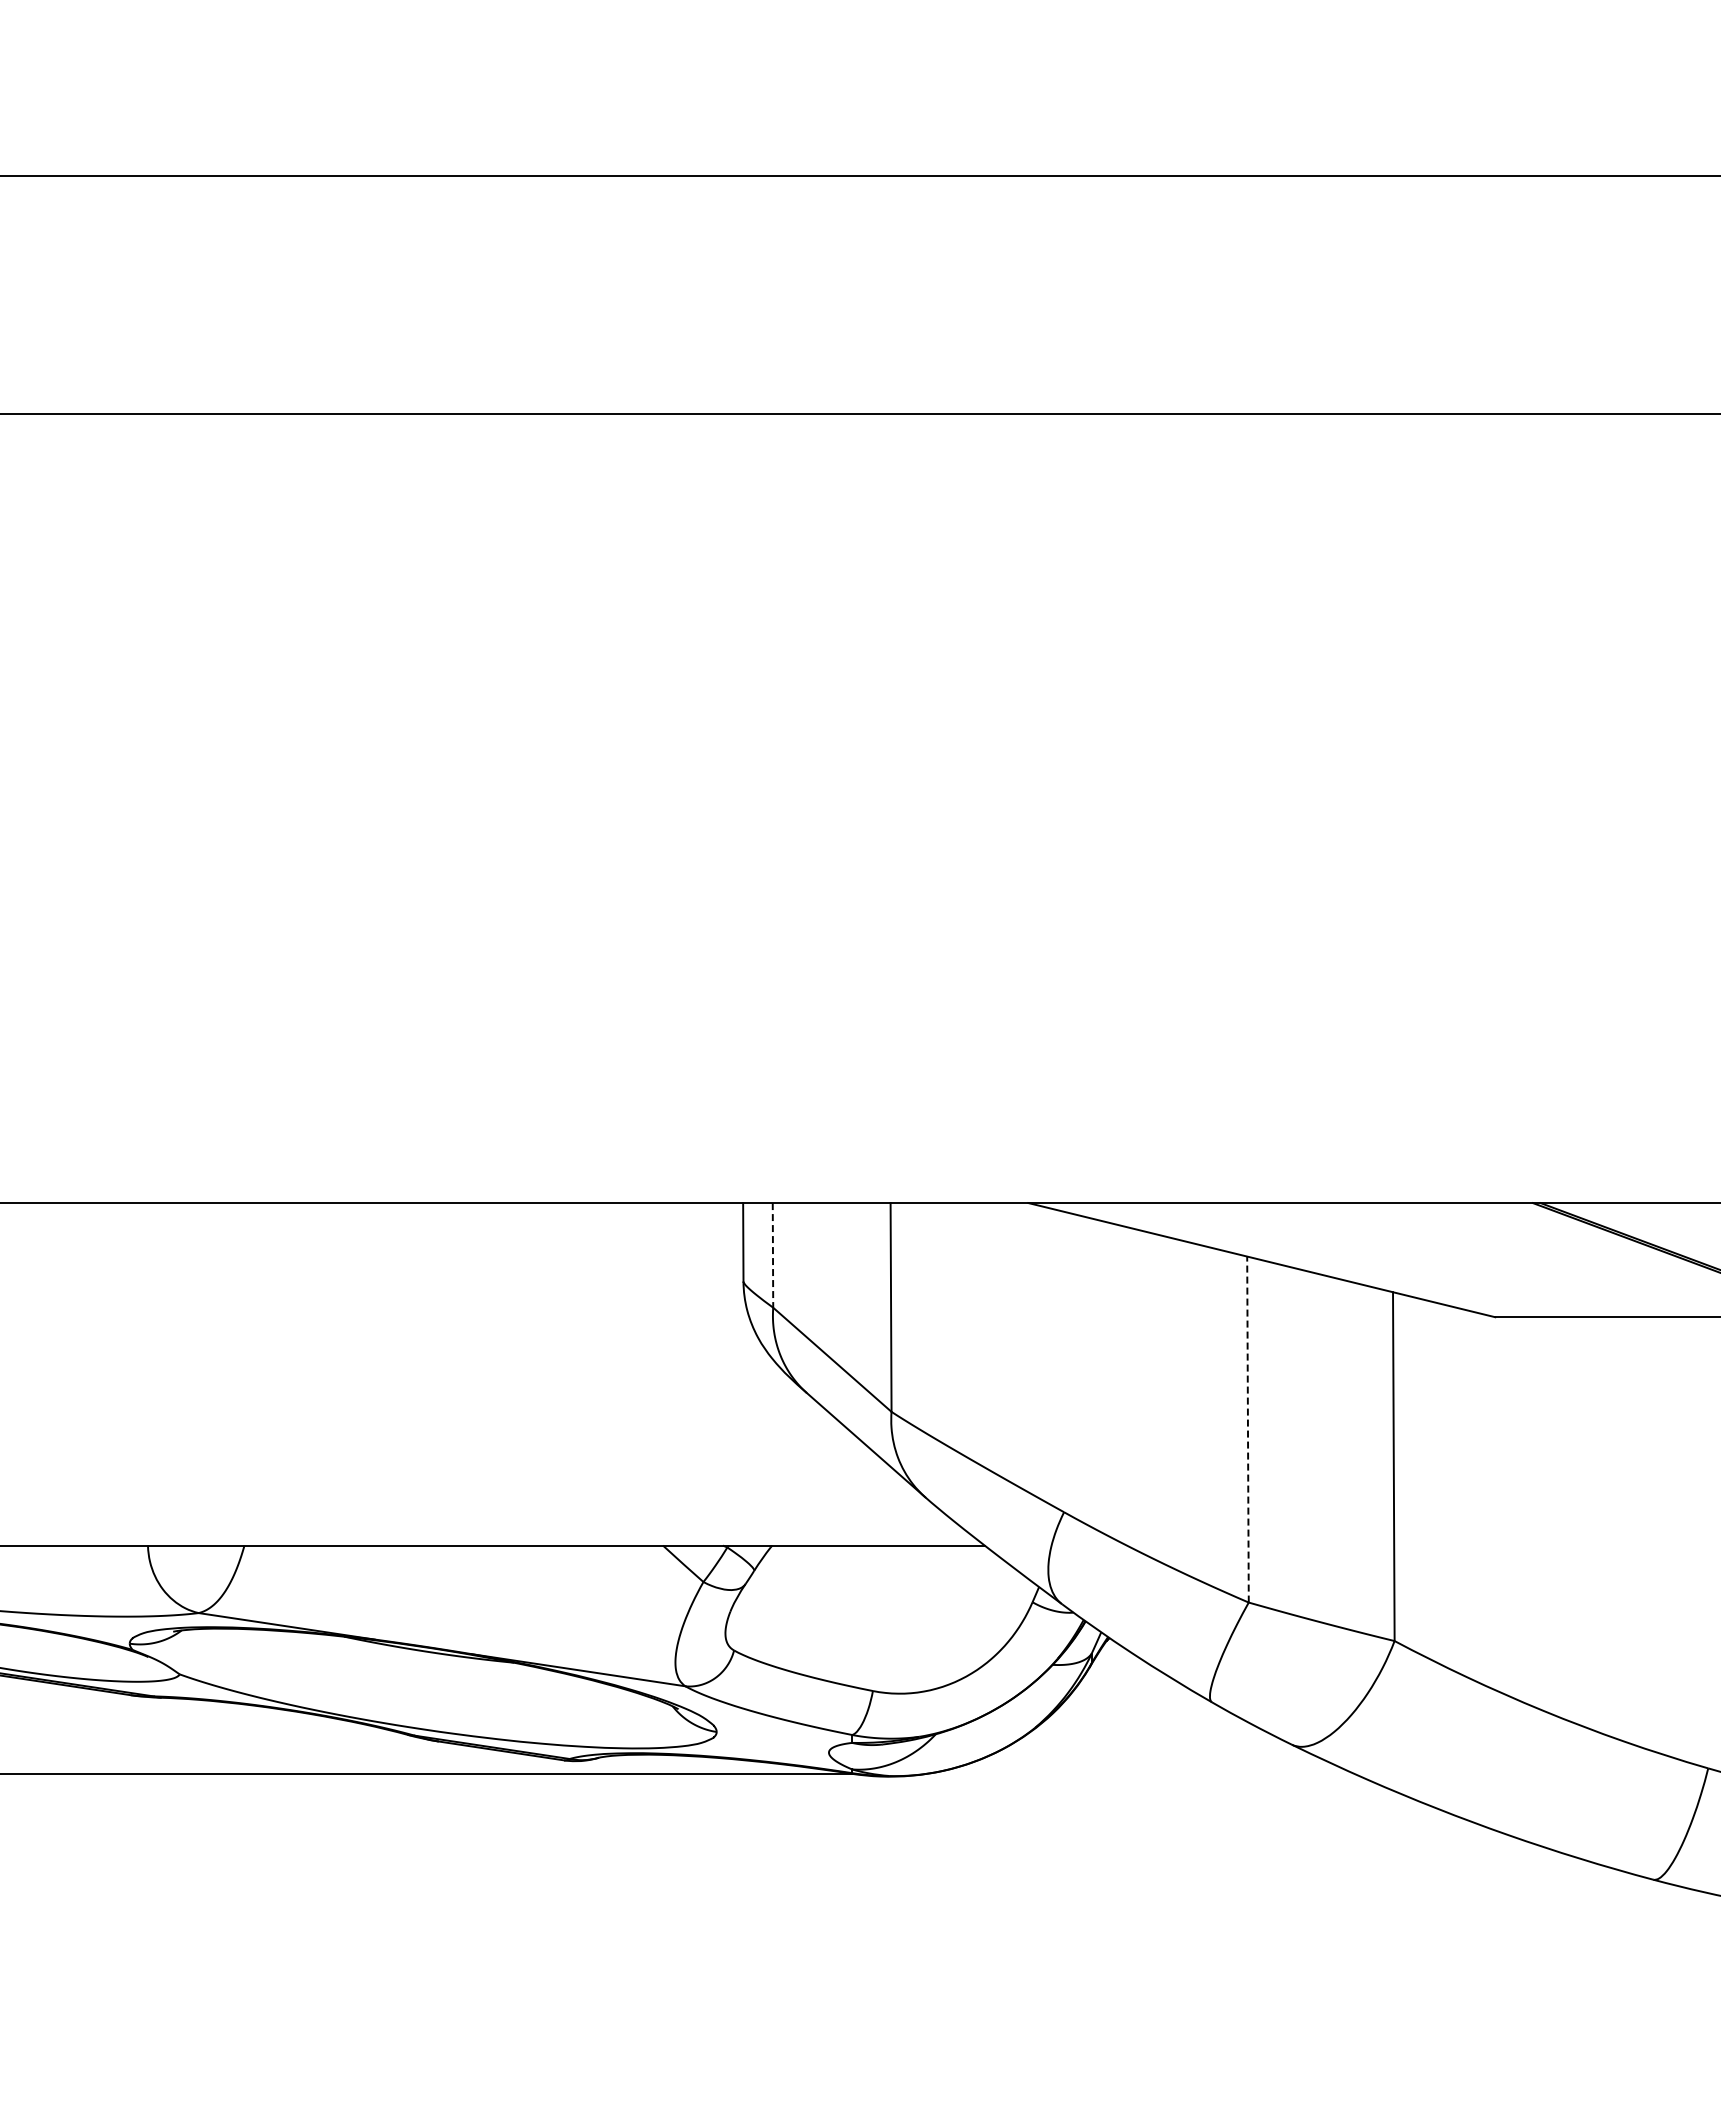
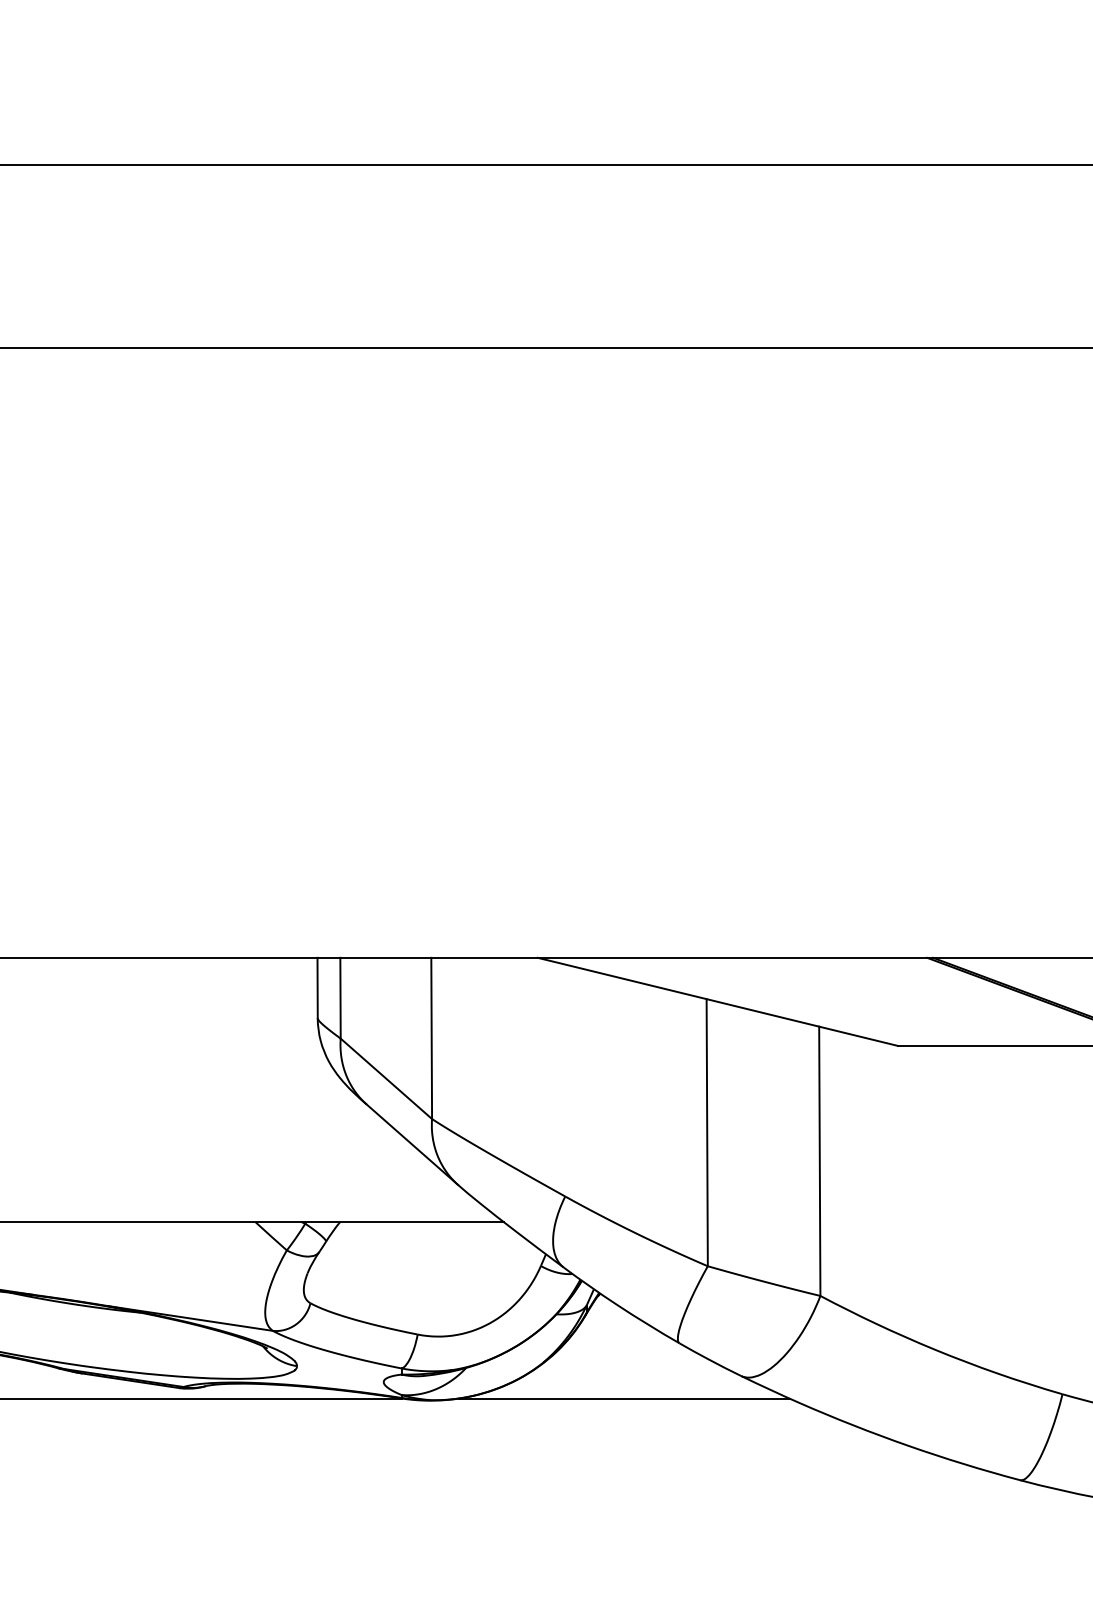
line: (772, 1255) -> (340, 998), dashed -> solid
line: (1247, 1429) -> (706, 1132), dashed -> solid
line: (1140, 1773) -> (624, 1398), added

